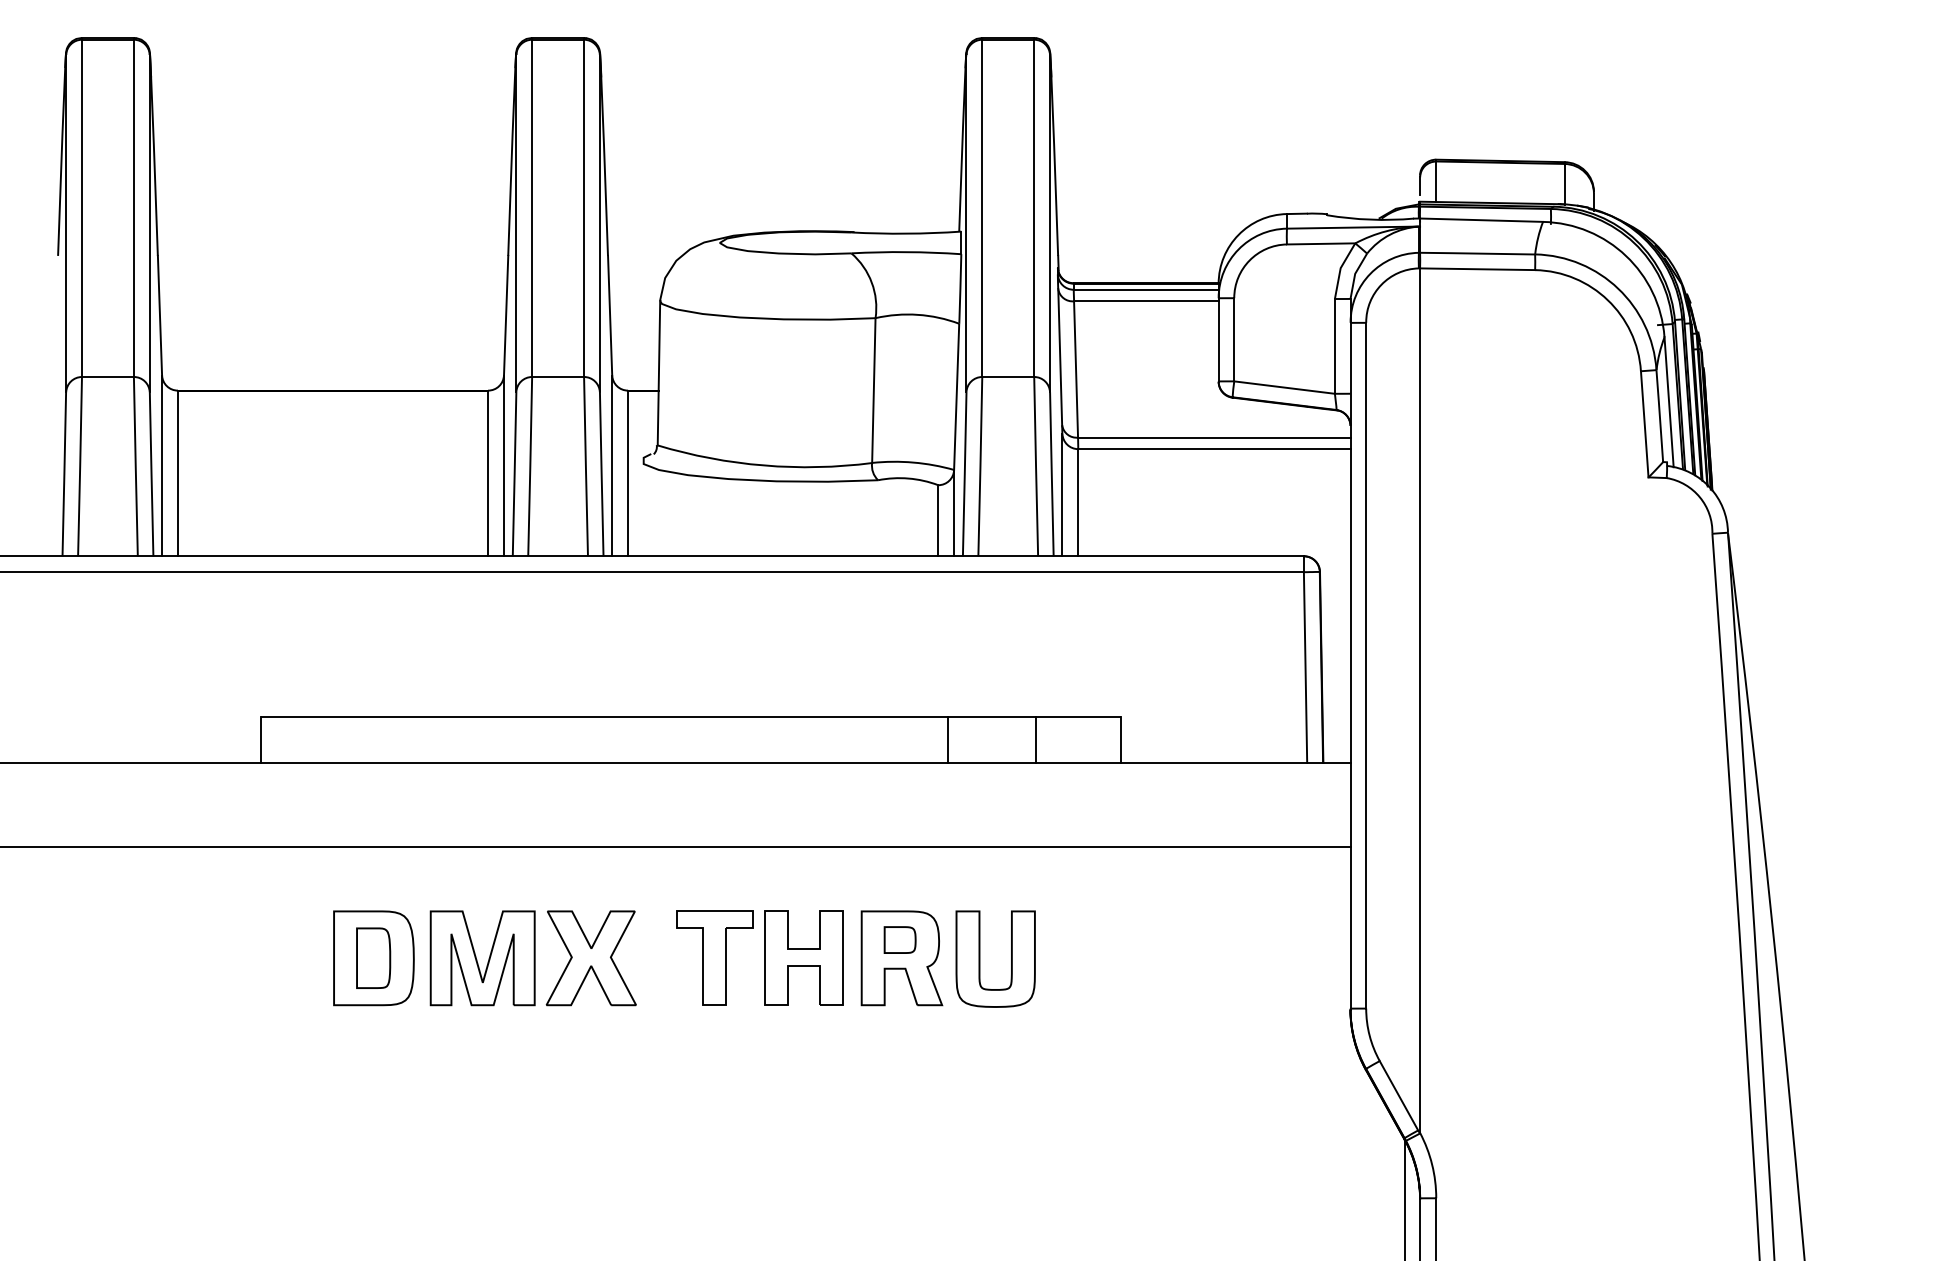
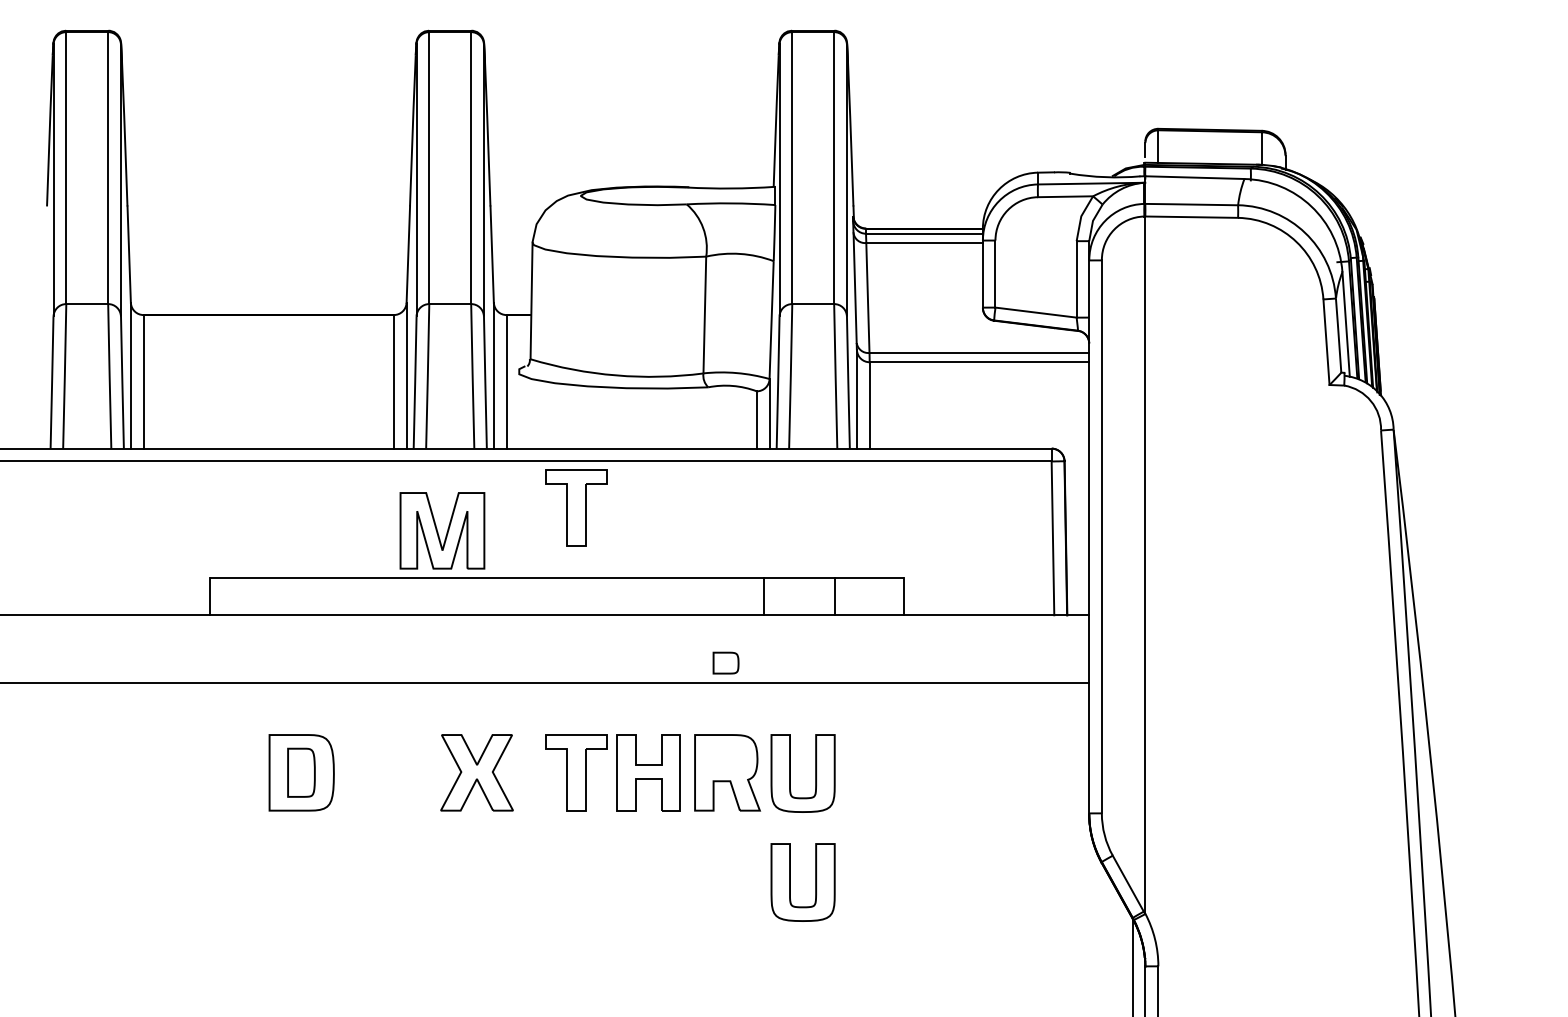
part: (714, 629) -> (576, 507), added
part: (899, 939) -> (725, 662), moved
part: (482, 957) -> (442, 530), moved
part: (980, 1094) -> (790, 882), added

